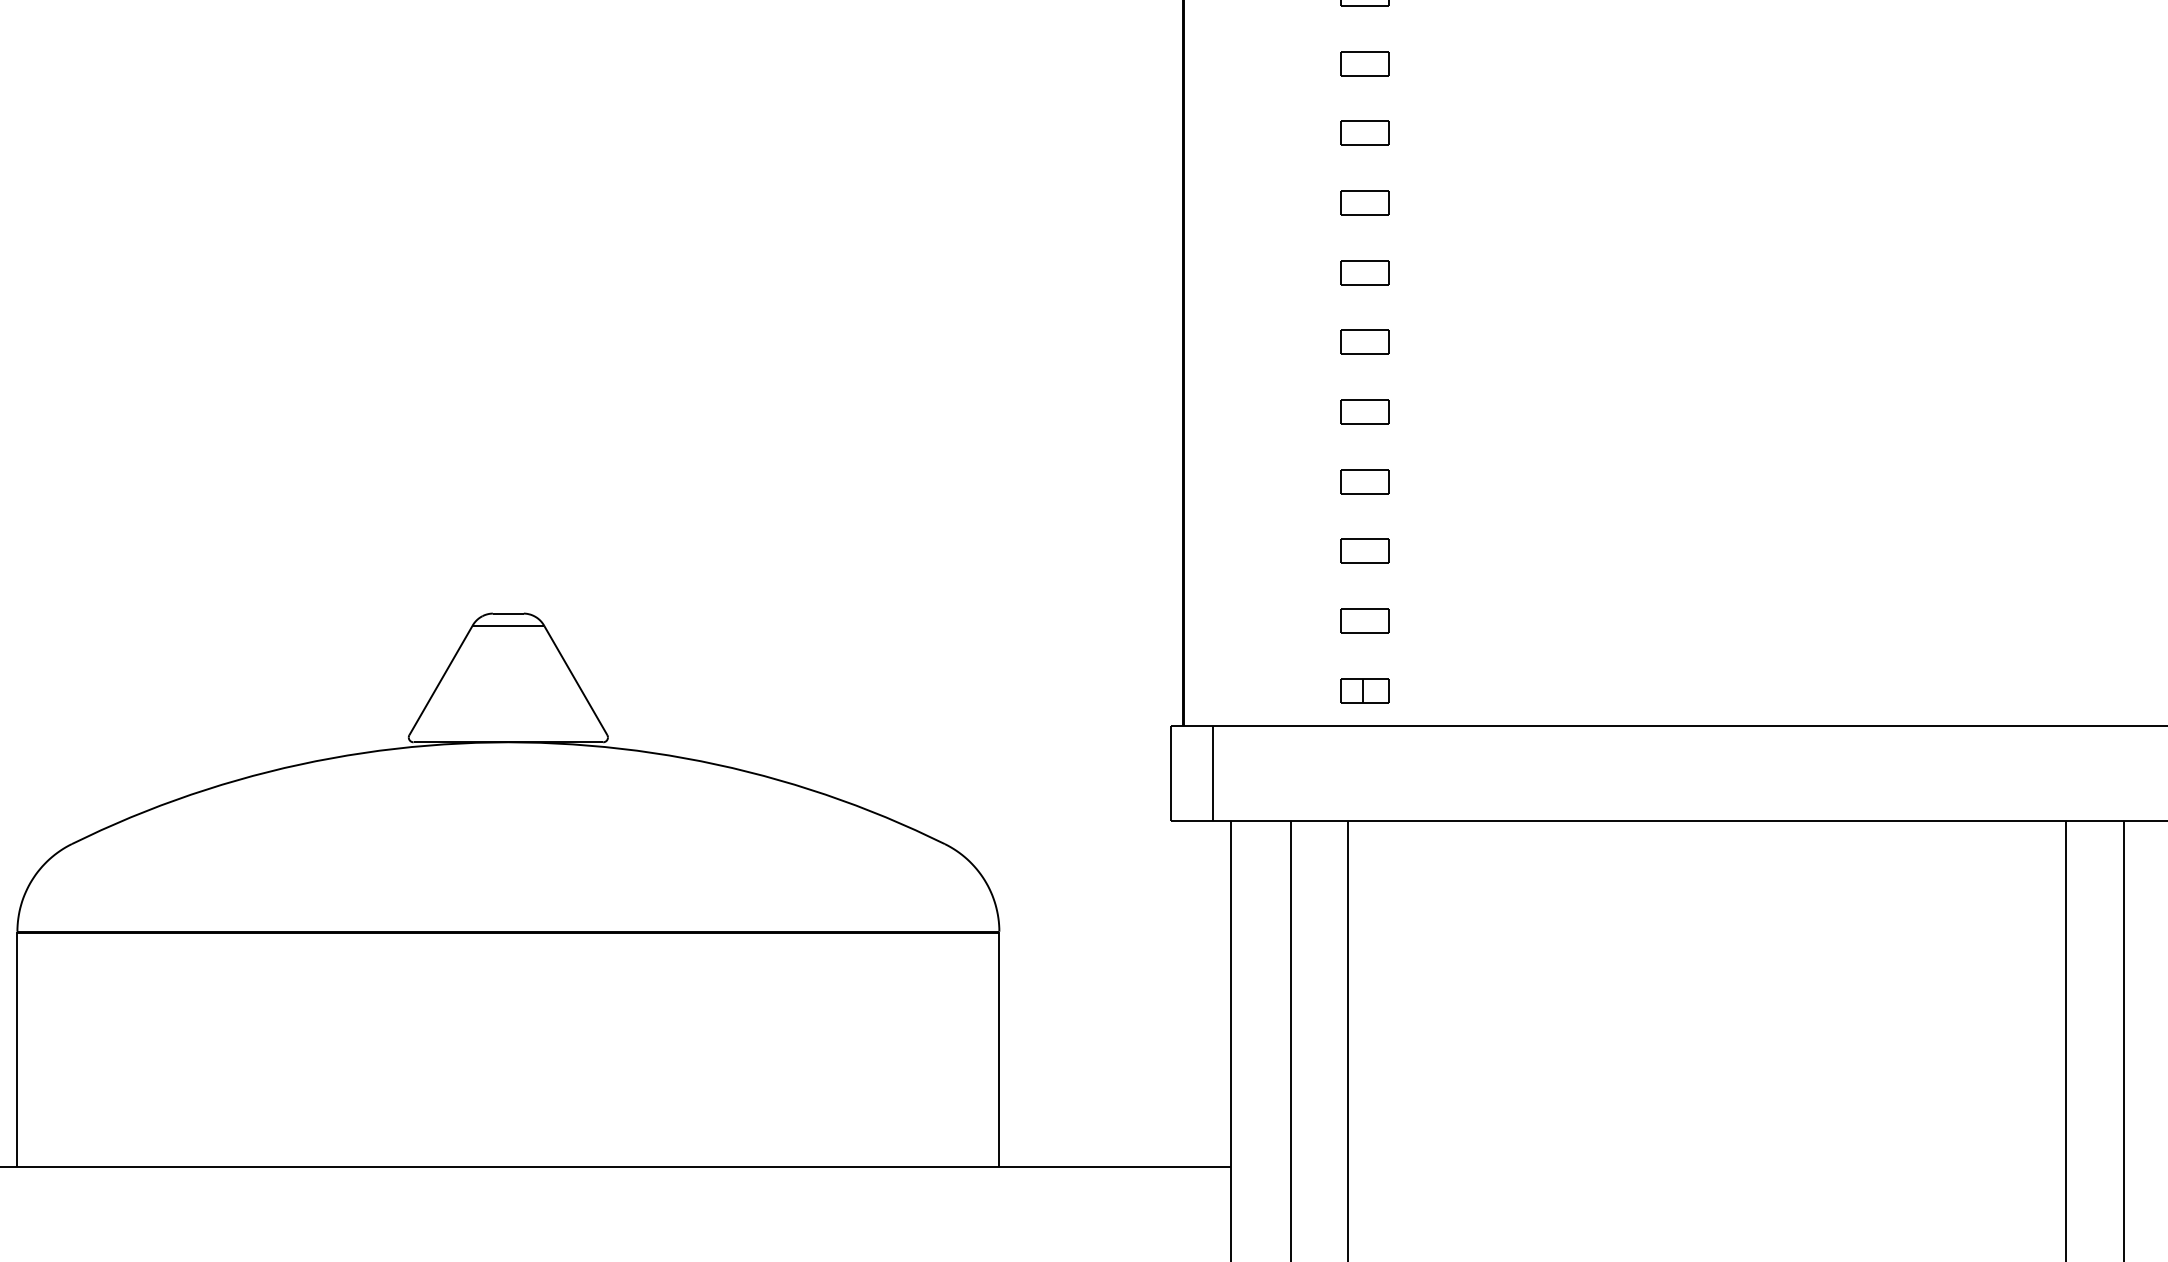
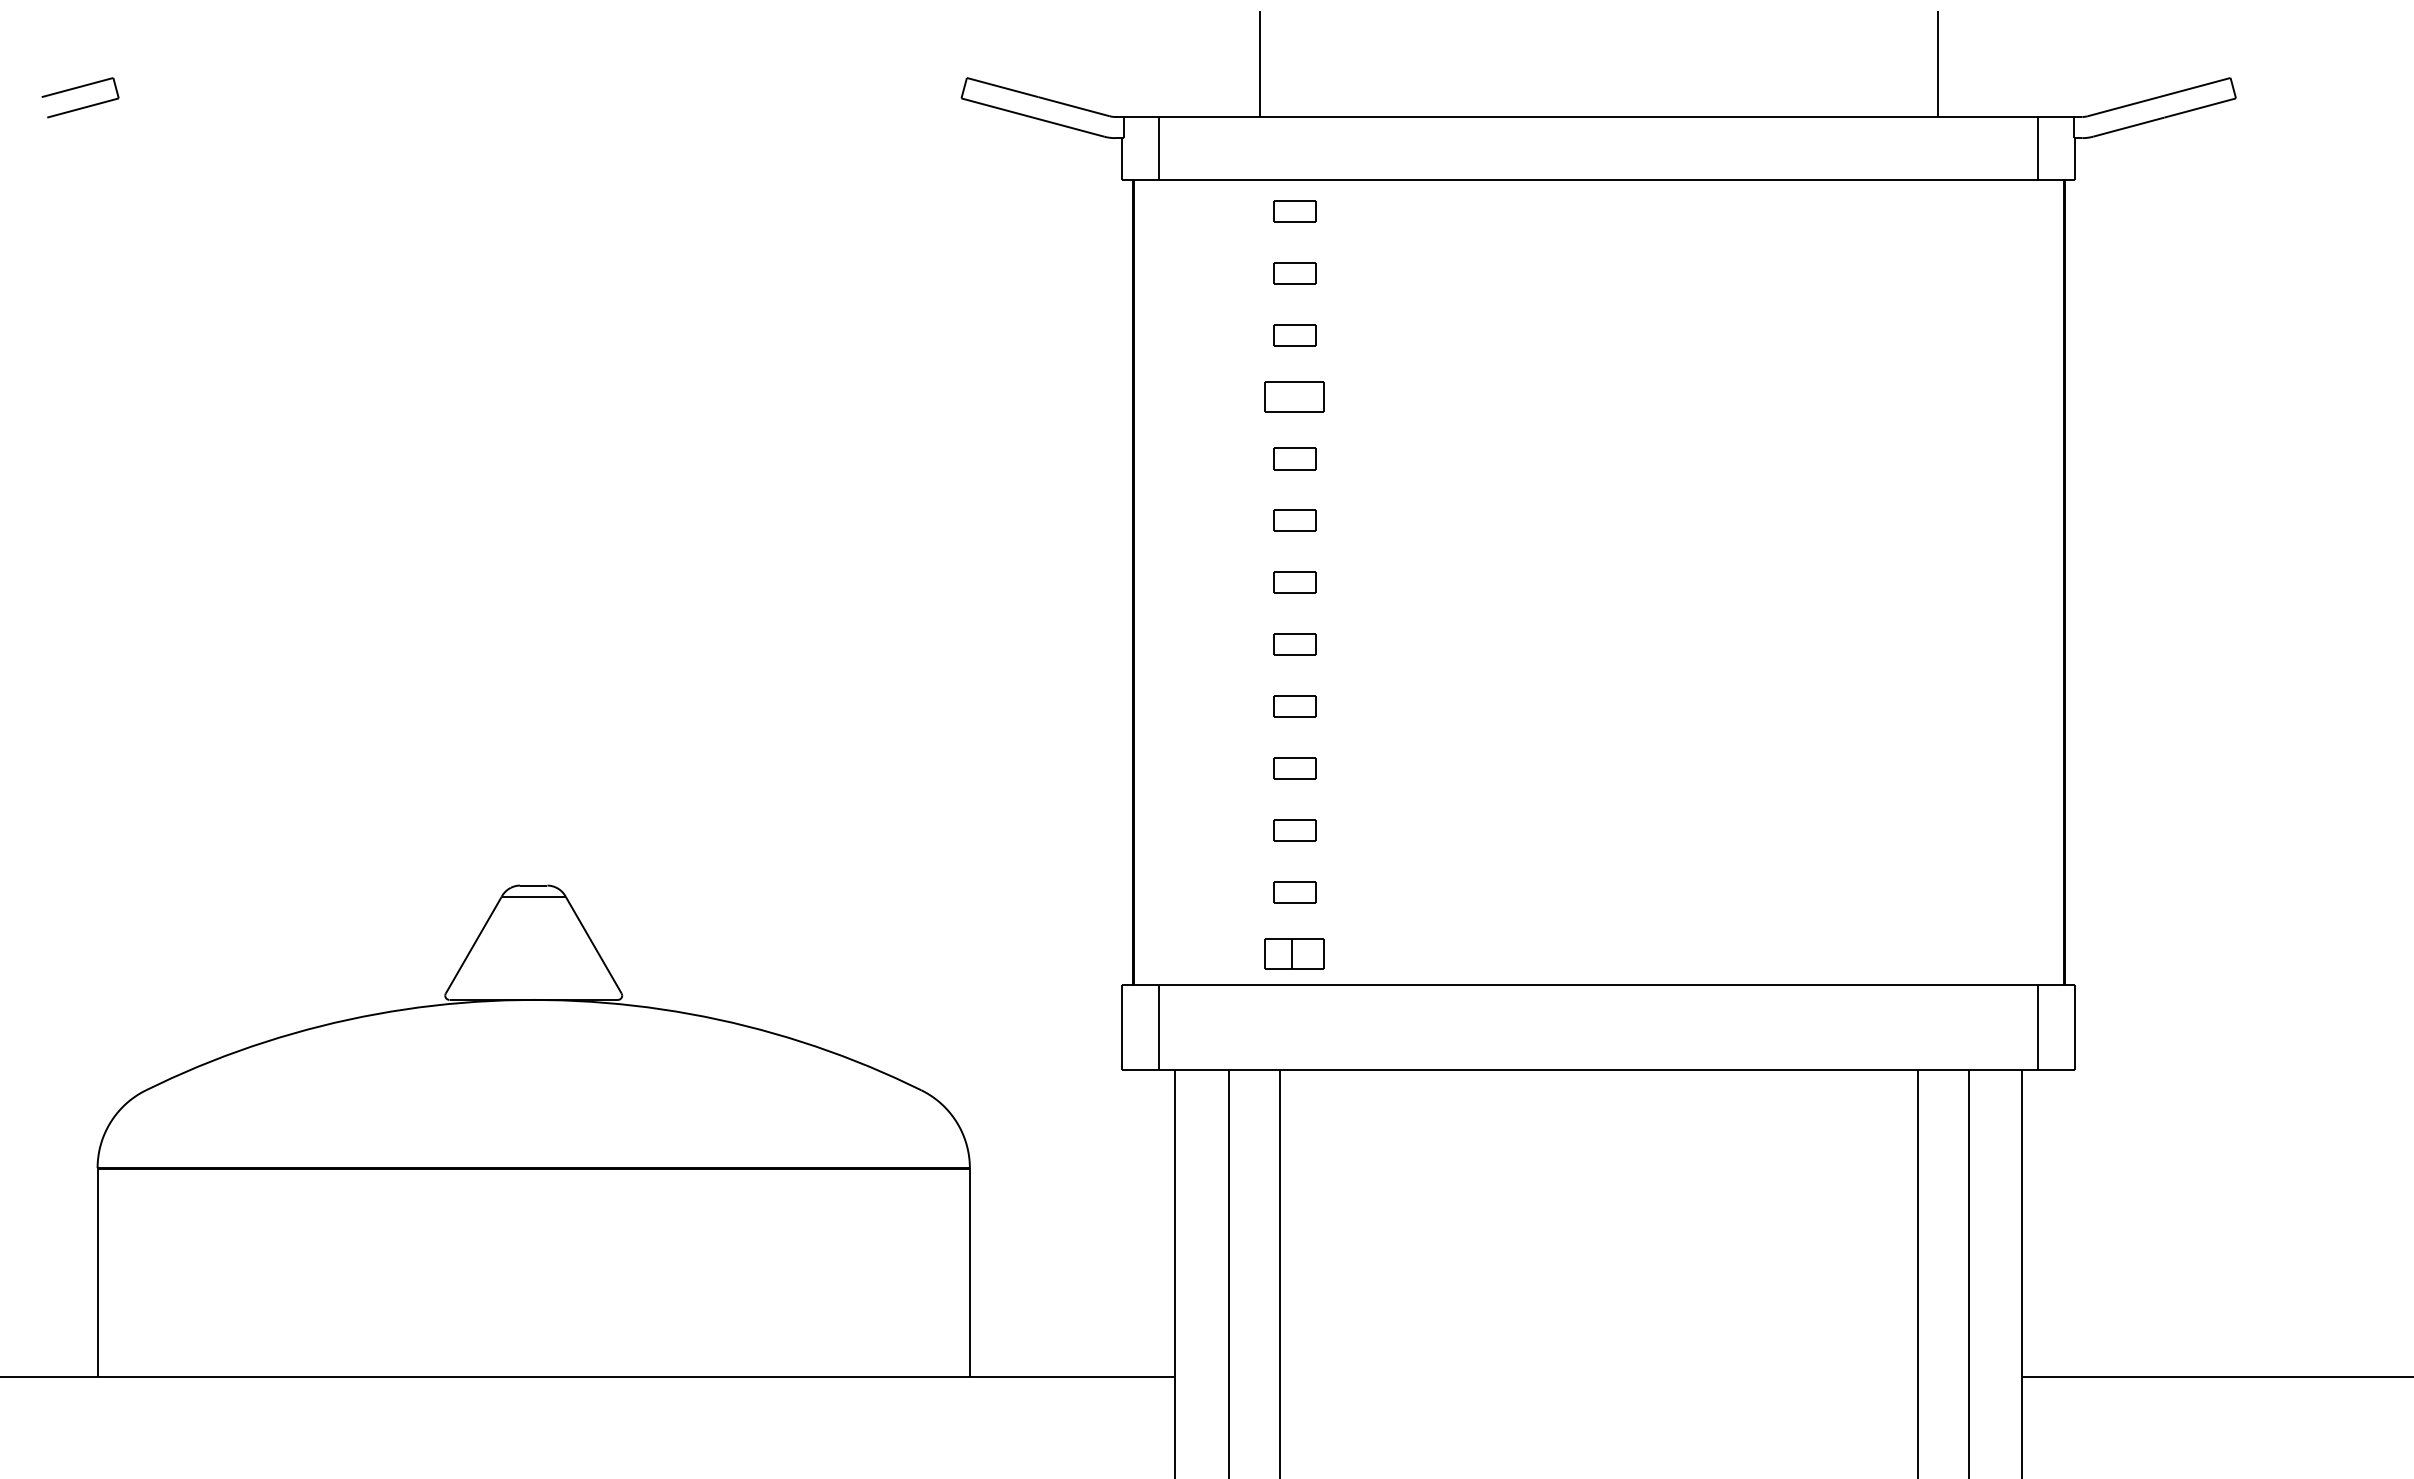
part: (1364, 63) -> (1294, 396), size x1.4
part: (1364, 690) -> (1294, 953), size x1.4

